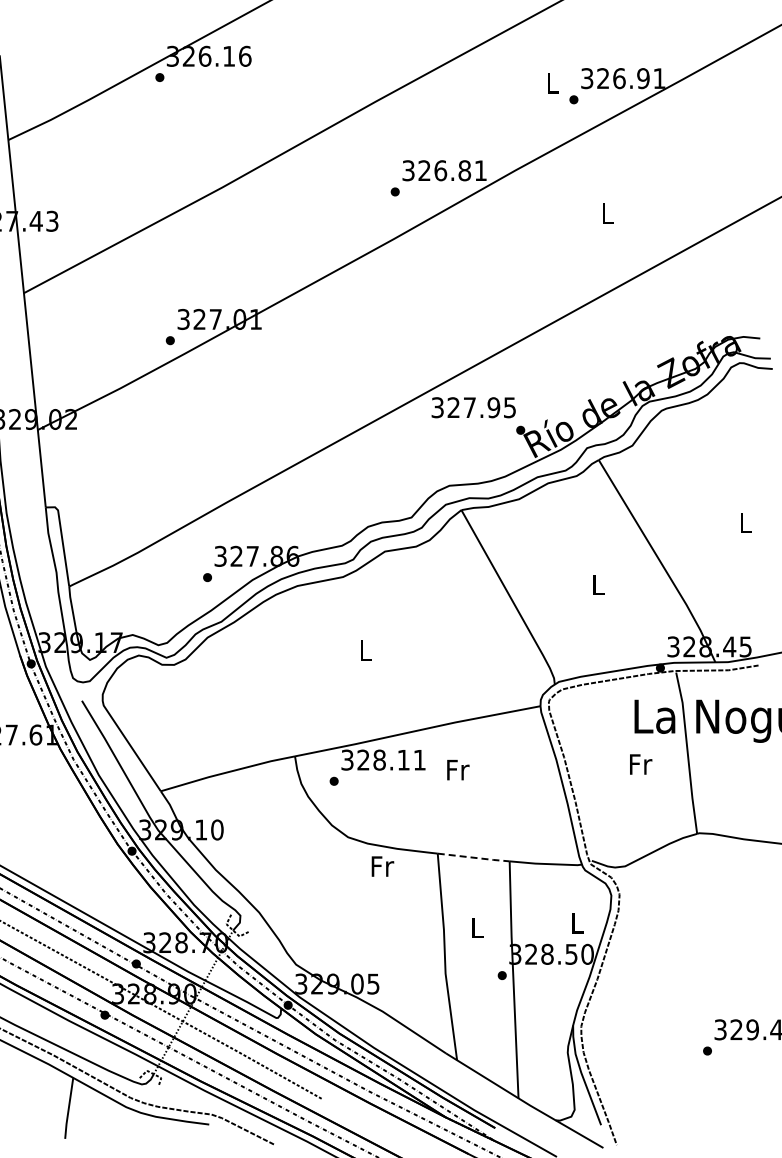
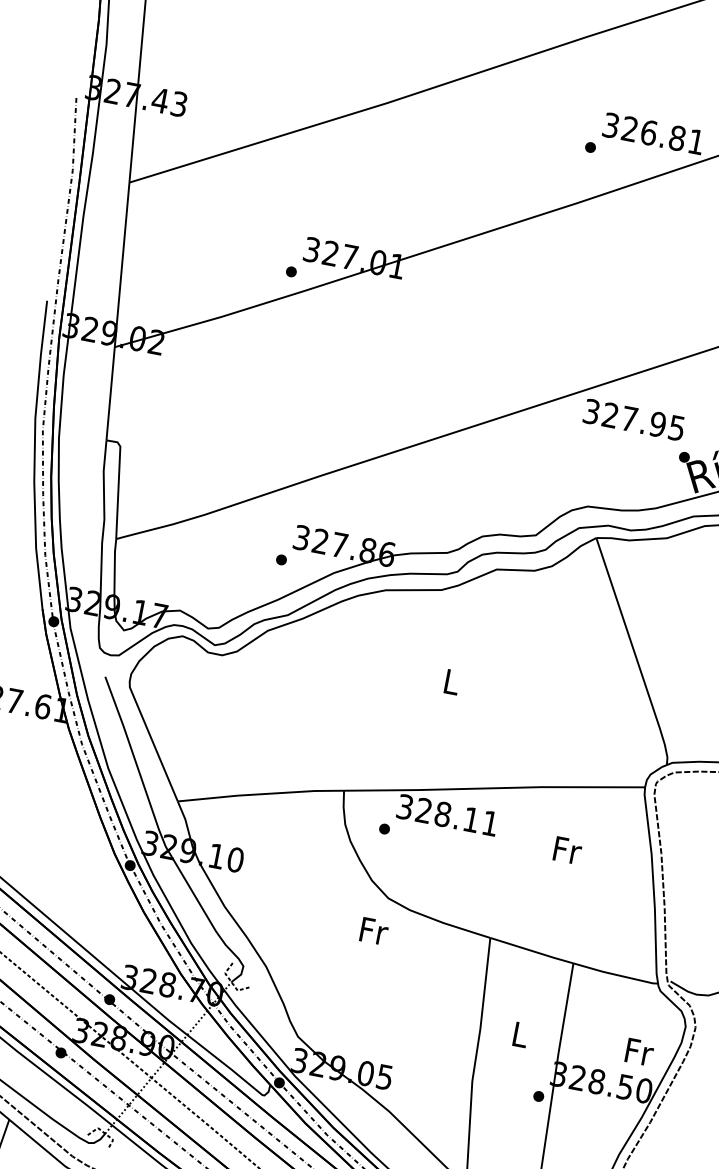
text: (458, 770) -> (567, 851), moved
line: (474, 857) -> (532, 950), dashed -> solid
text: (382, 866) -> (373, 931), moved
text: (577, 923) -> (639, 1052), L -> Fr

